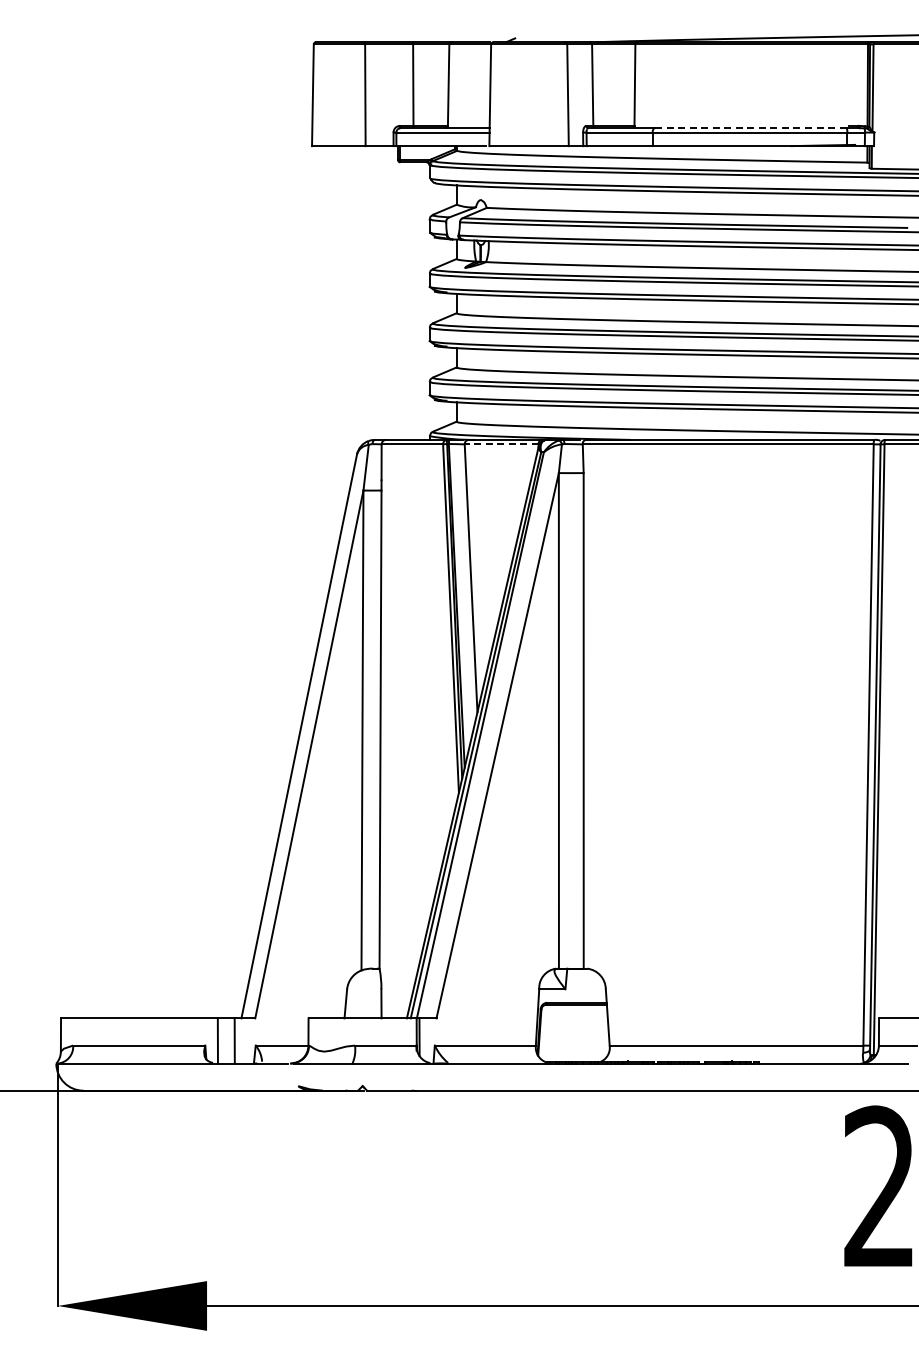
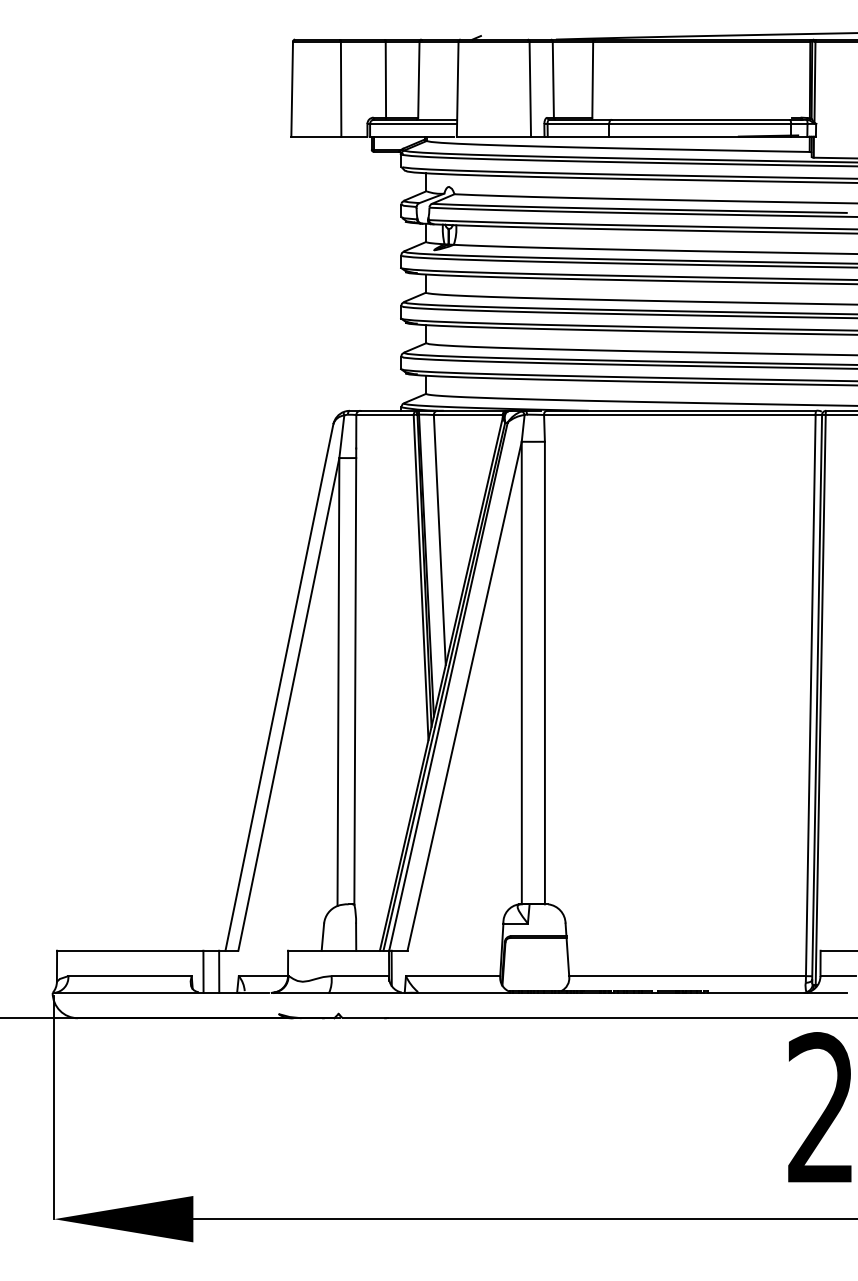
line: (750, 128) -> (700, 120), dashed -> solid
line: (500, 444) -> (467, 415), dashed -> solid

